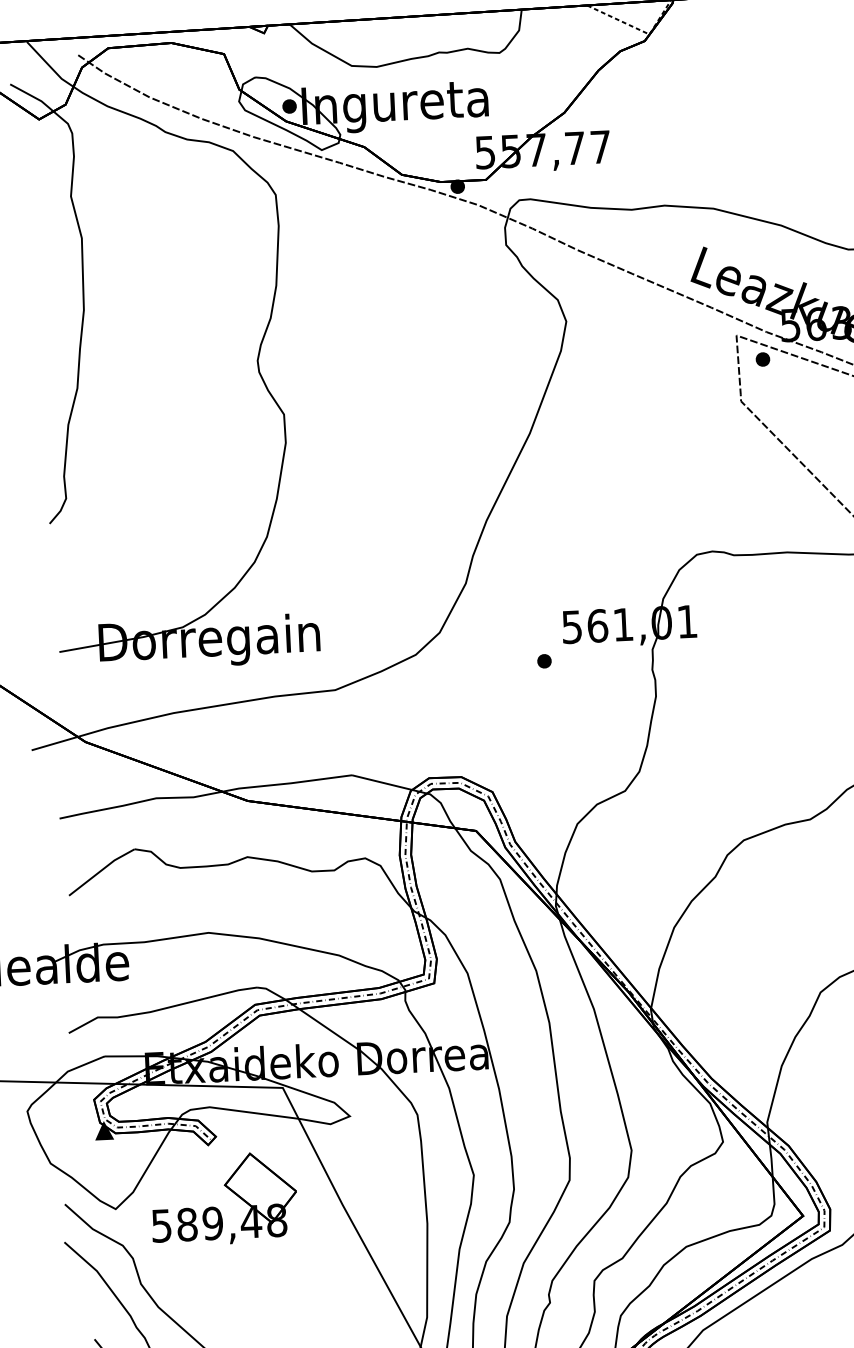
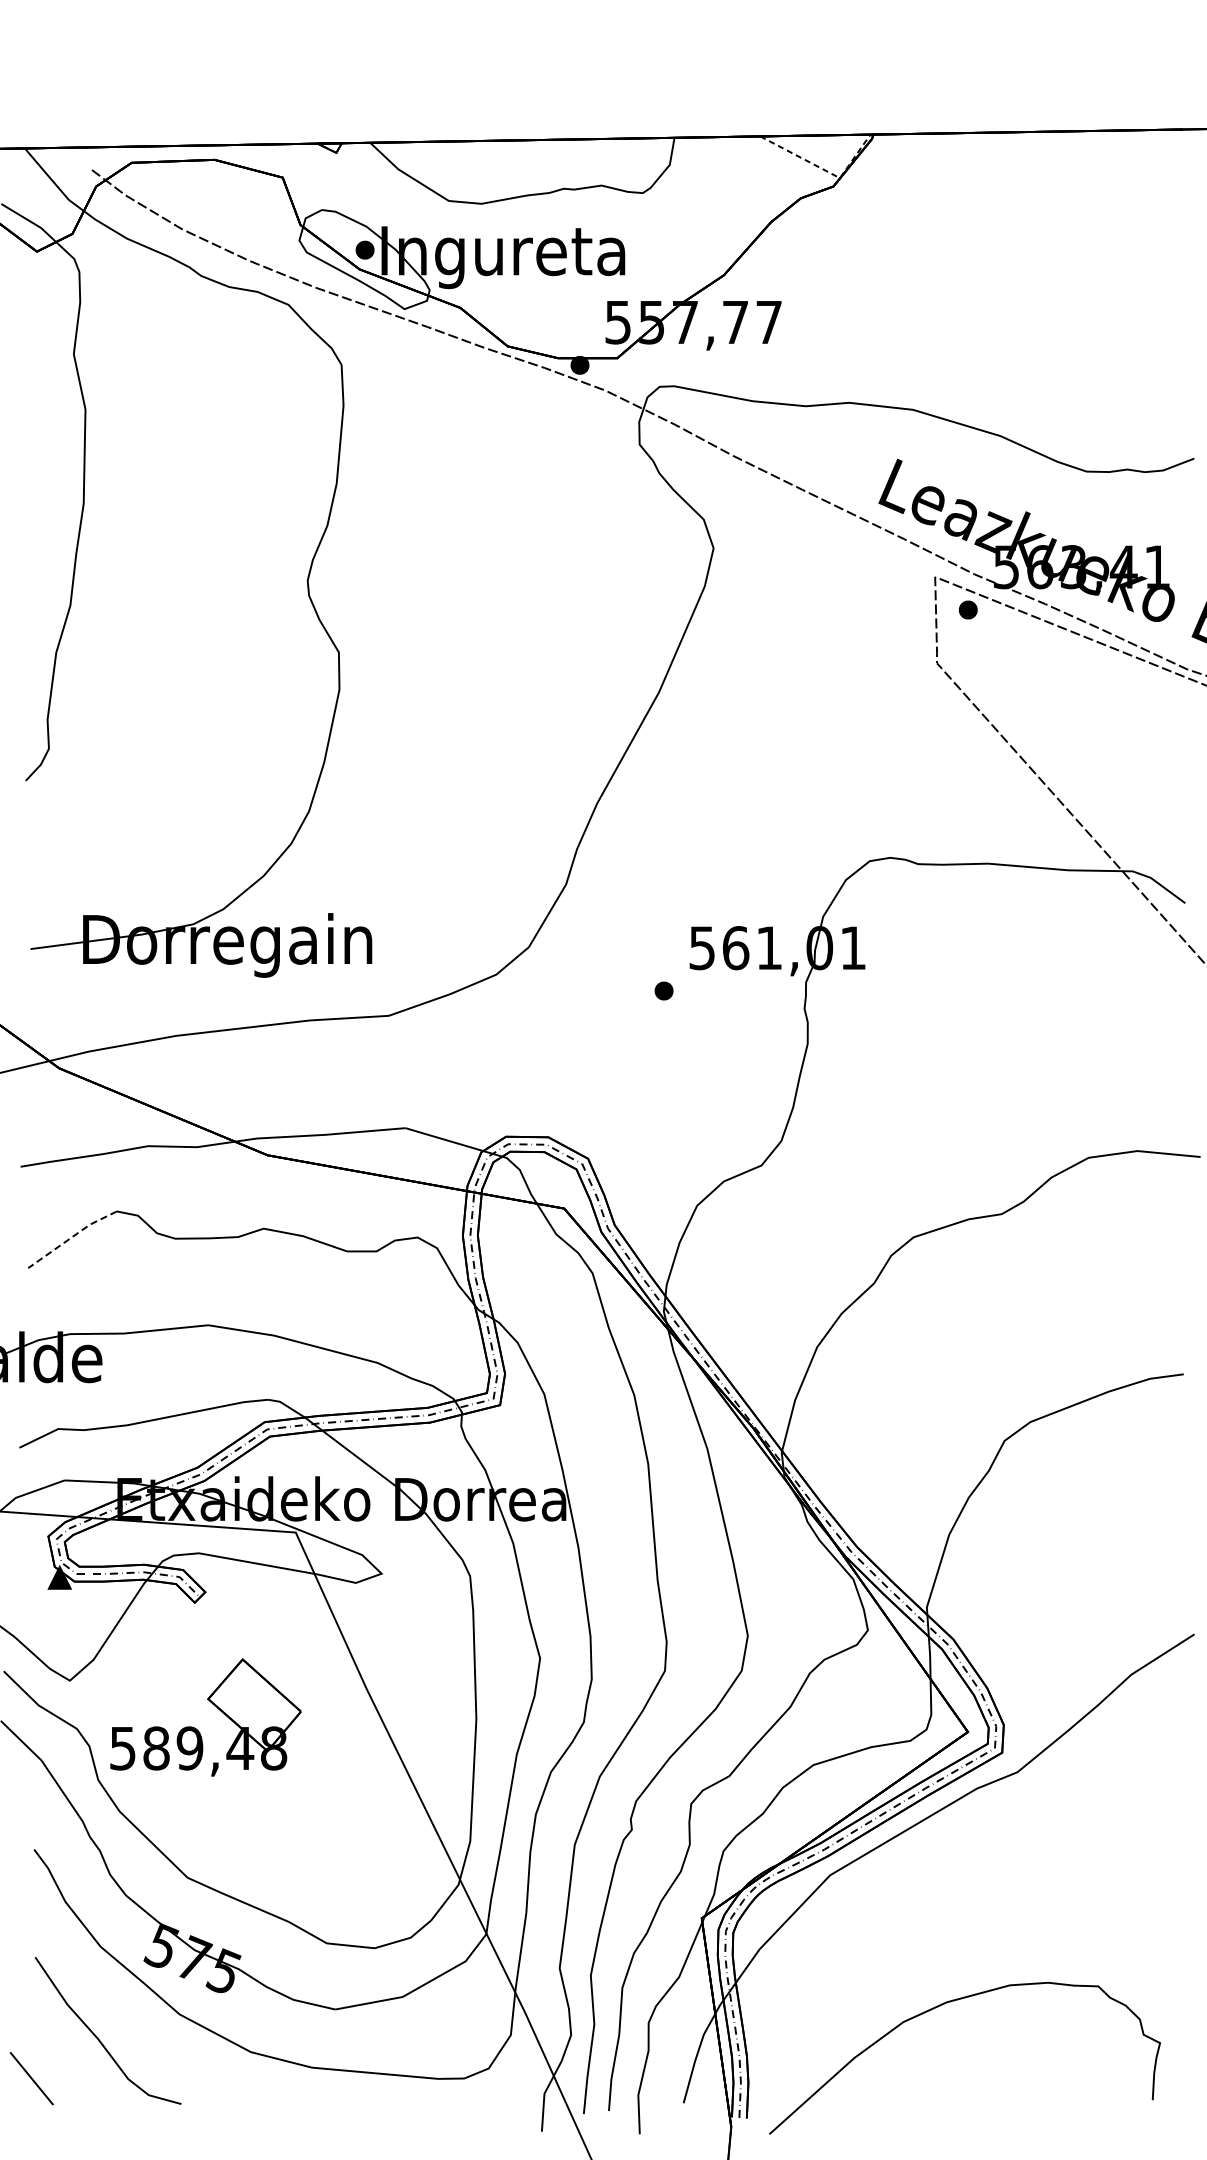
line: (101, 870) -> (72, 1237), solid -> dashed
part: (216, 1207) -> (195, 1727), moved

